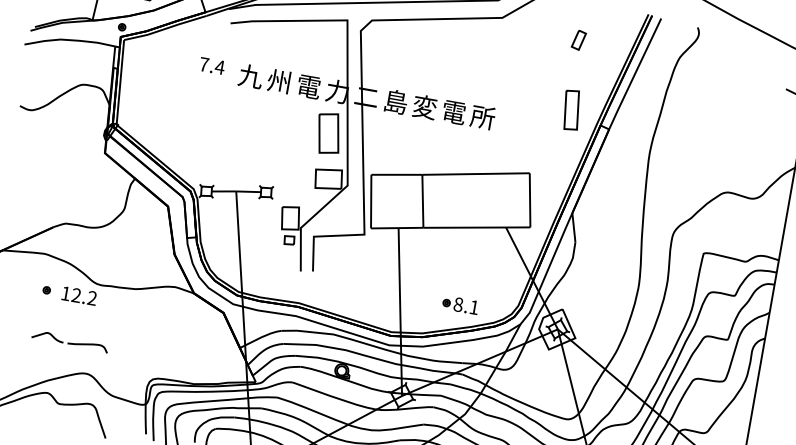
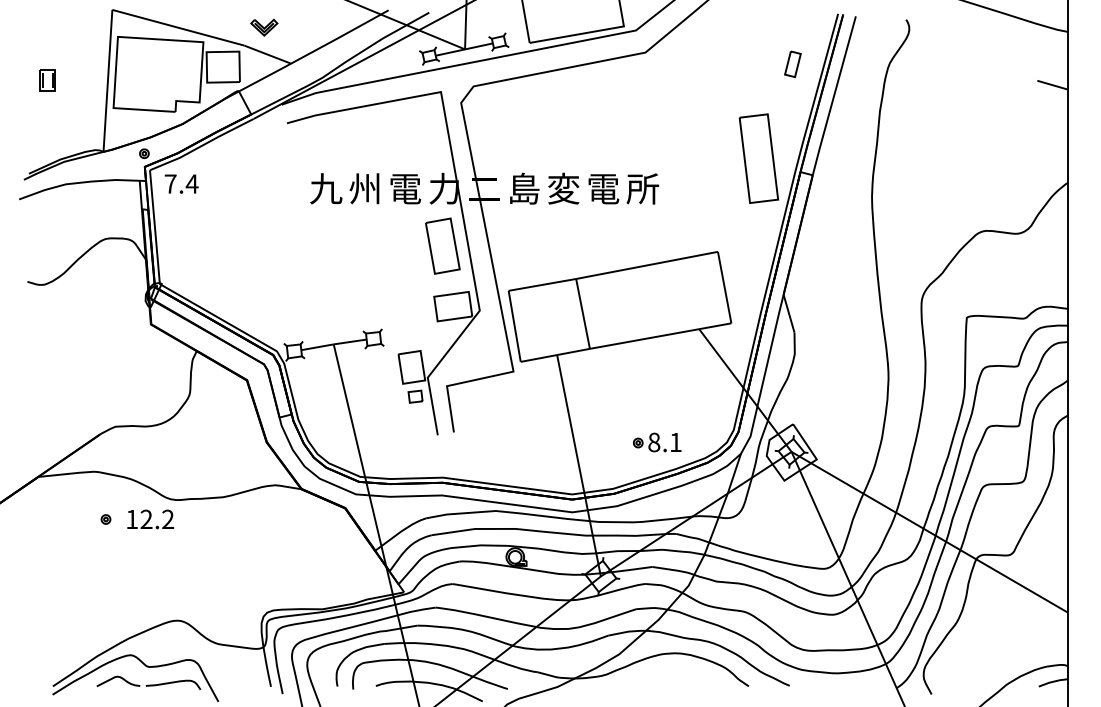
part: (578, 40) -> (792, 64), moved
text: (212, 65) -> (181, 183), moved
part: (571, 110) -> (758, 158), size x1.67
part: (69, 341) -> (148, 682), moved

